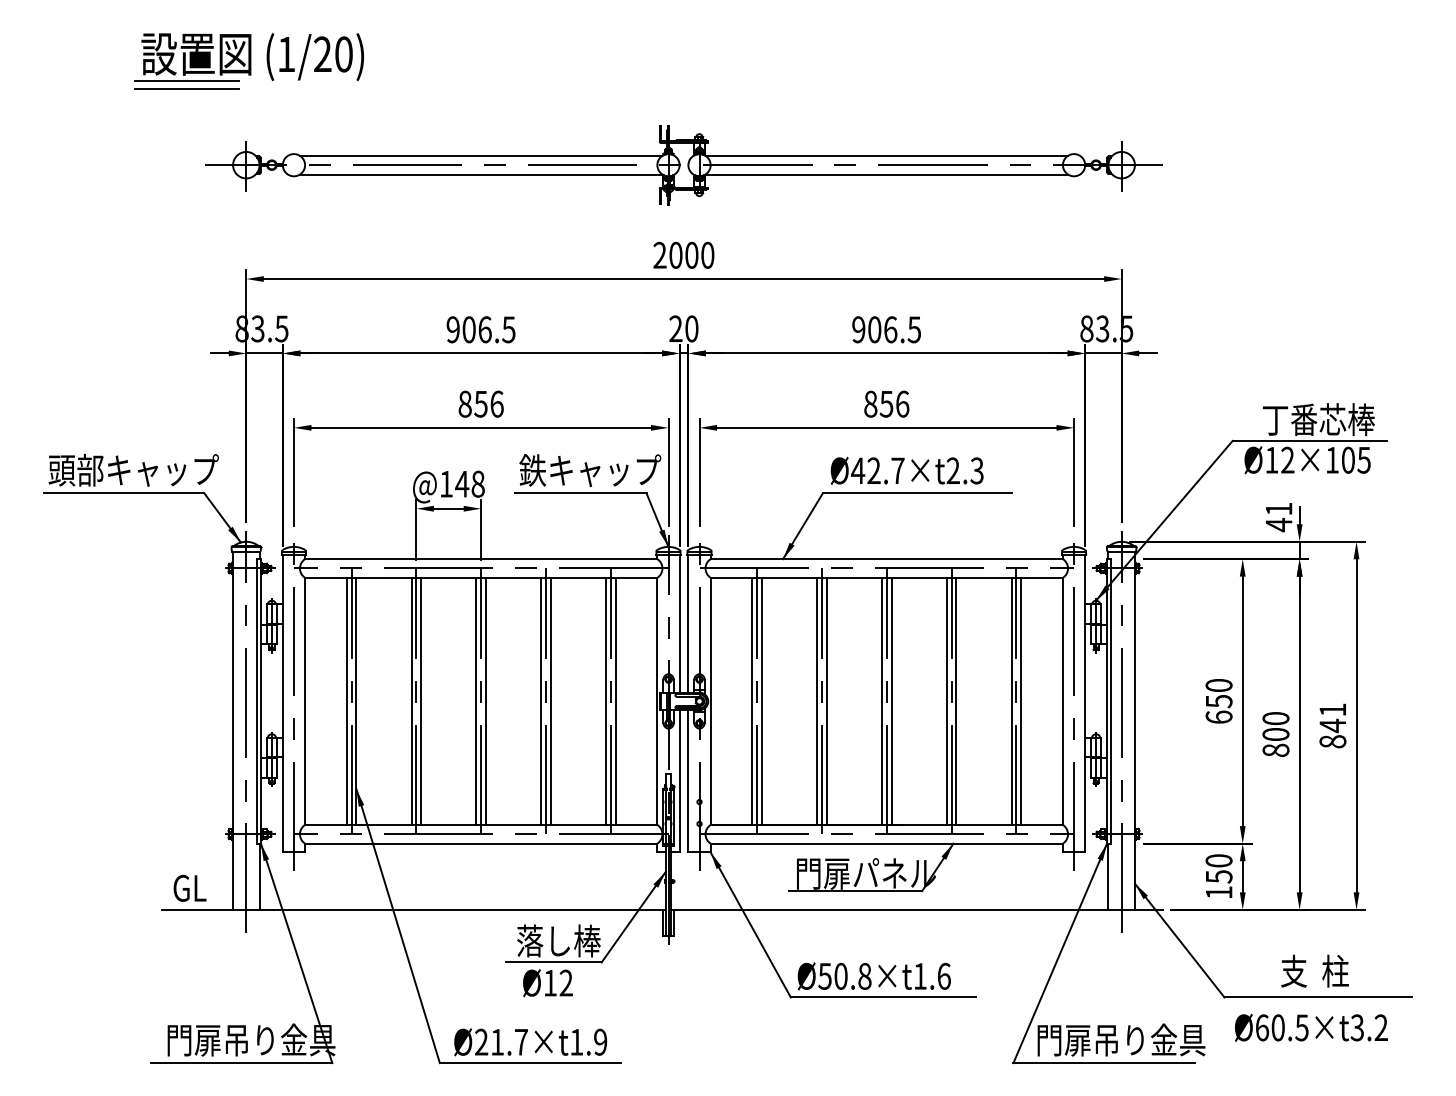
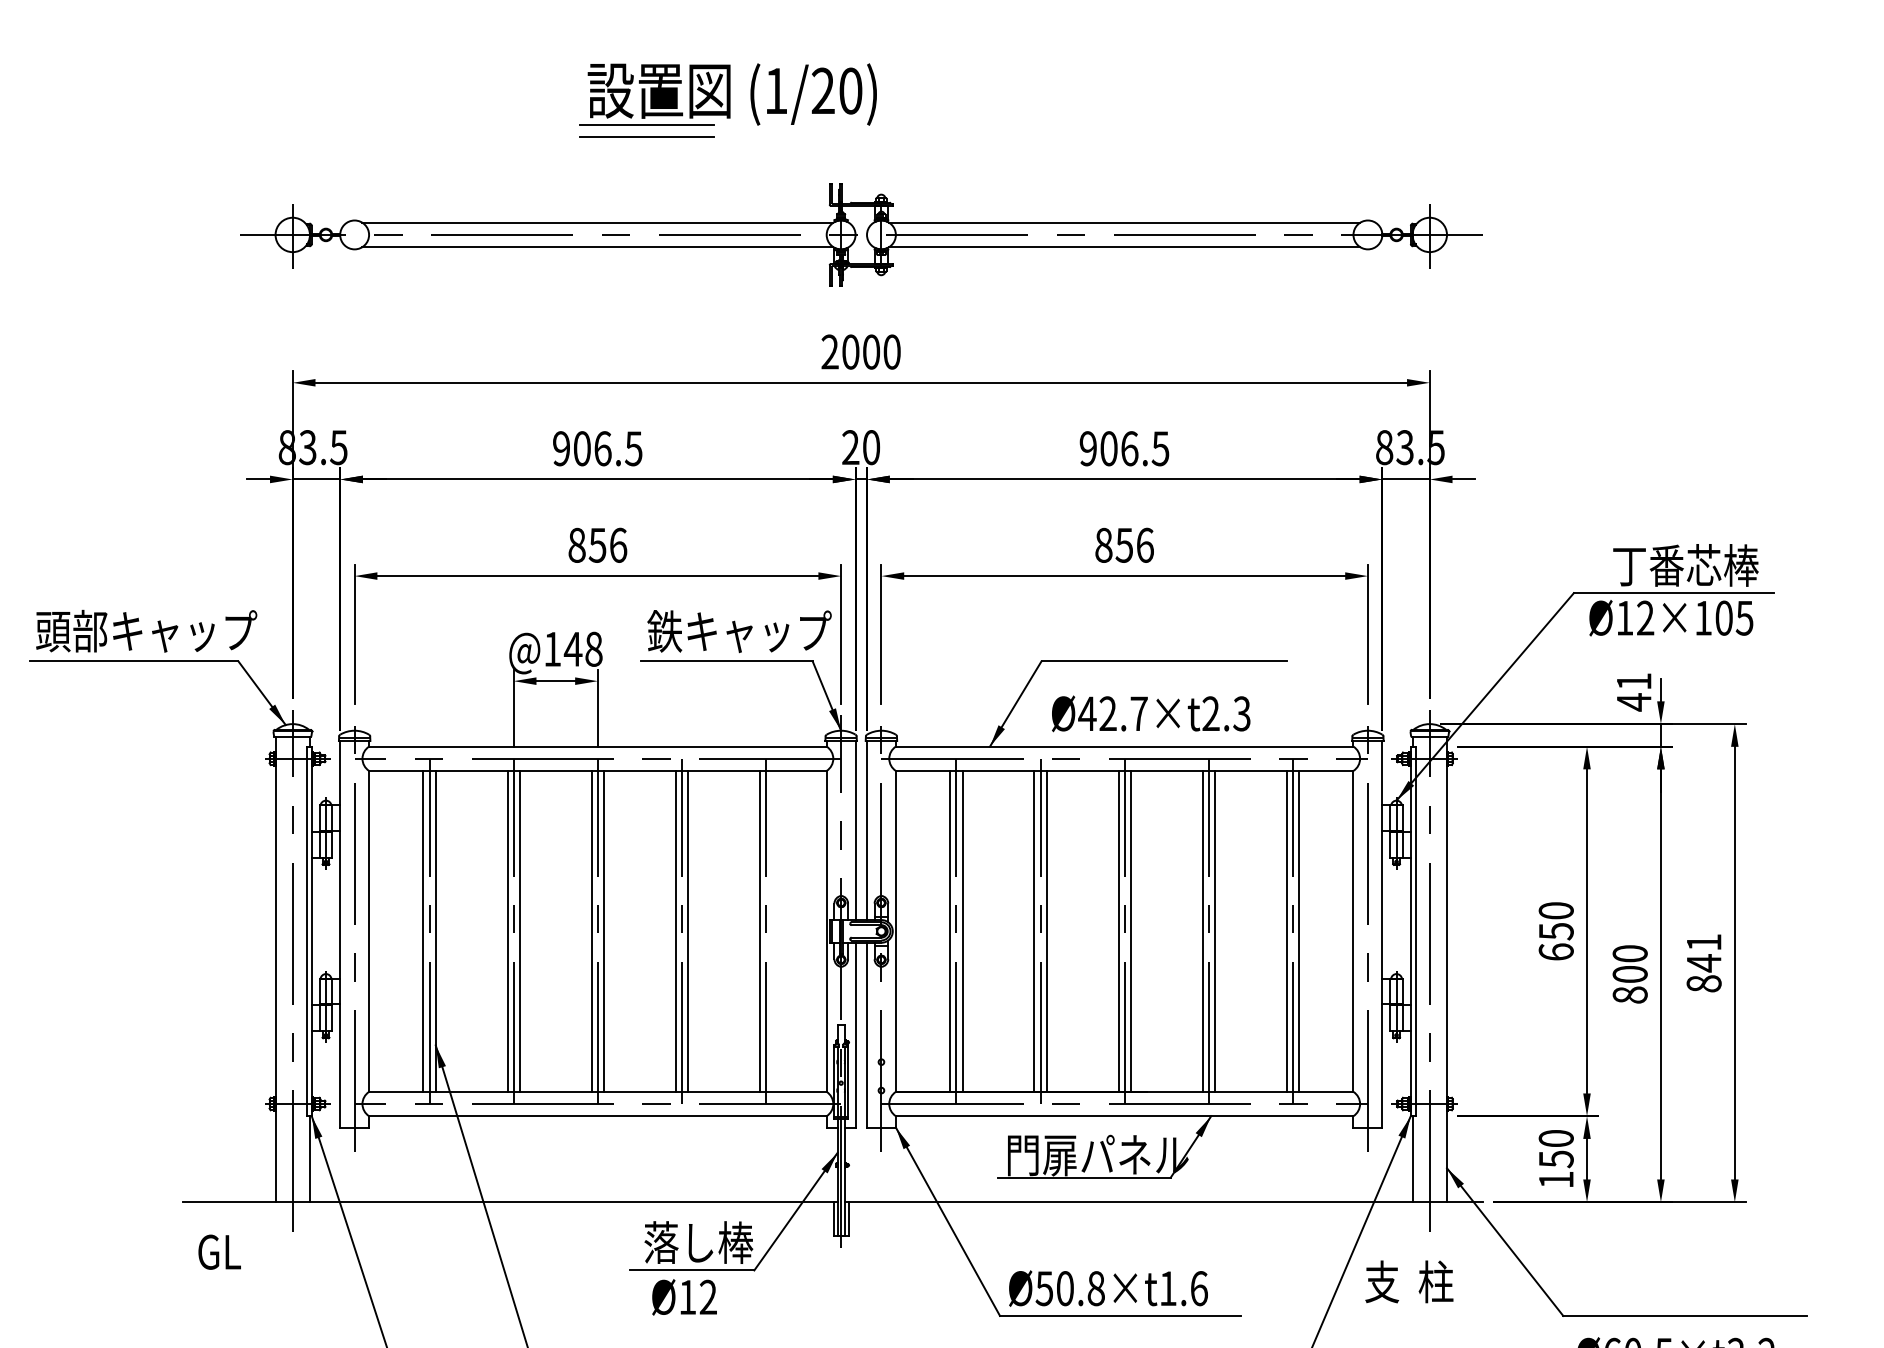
part: (248, 61) -> (726, 100), moved
text: (906, 470) -> (1150, 713), moved
line: (615, 700) -> (772, 930), removed
text: (189, 887) -> (218, 1251), moved
text: (1314, 970) -> (1408, 1280), moved

